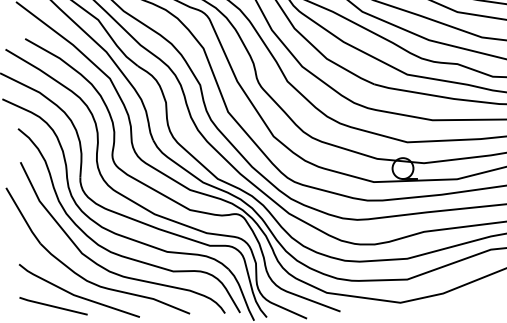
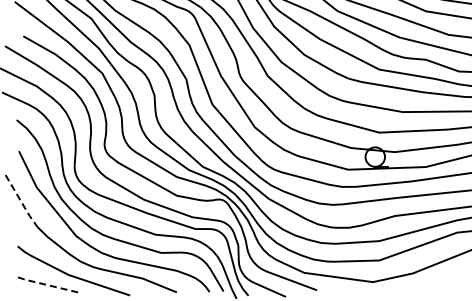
line: (23, 217) -> (21, 202), solid -> dashed
line: (52, 306) -> (48, 285), solid -> dashed

